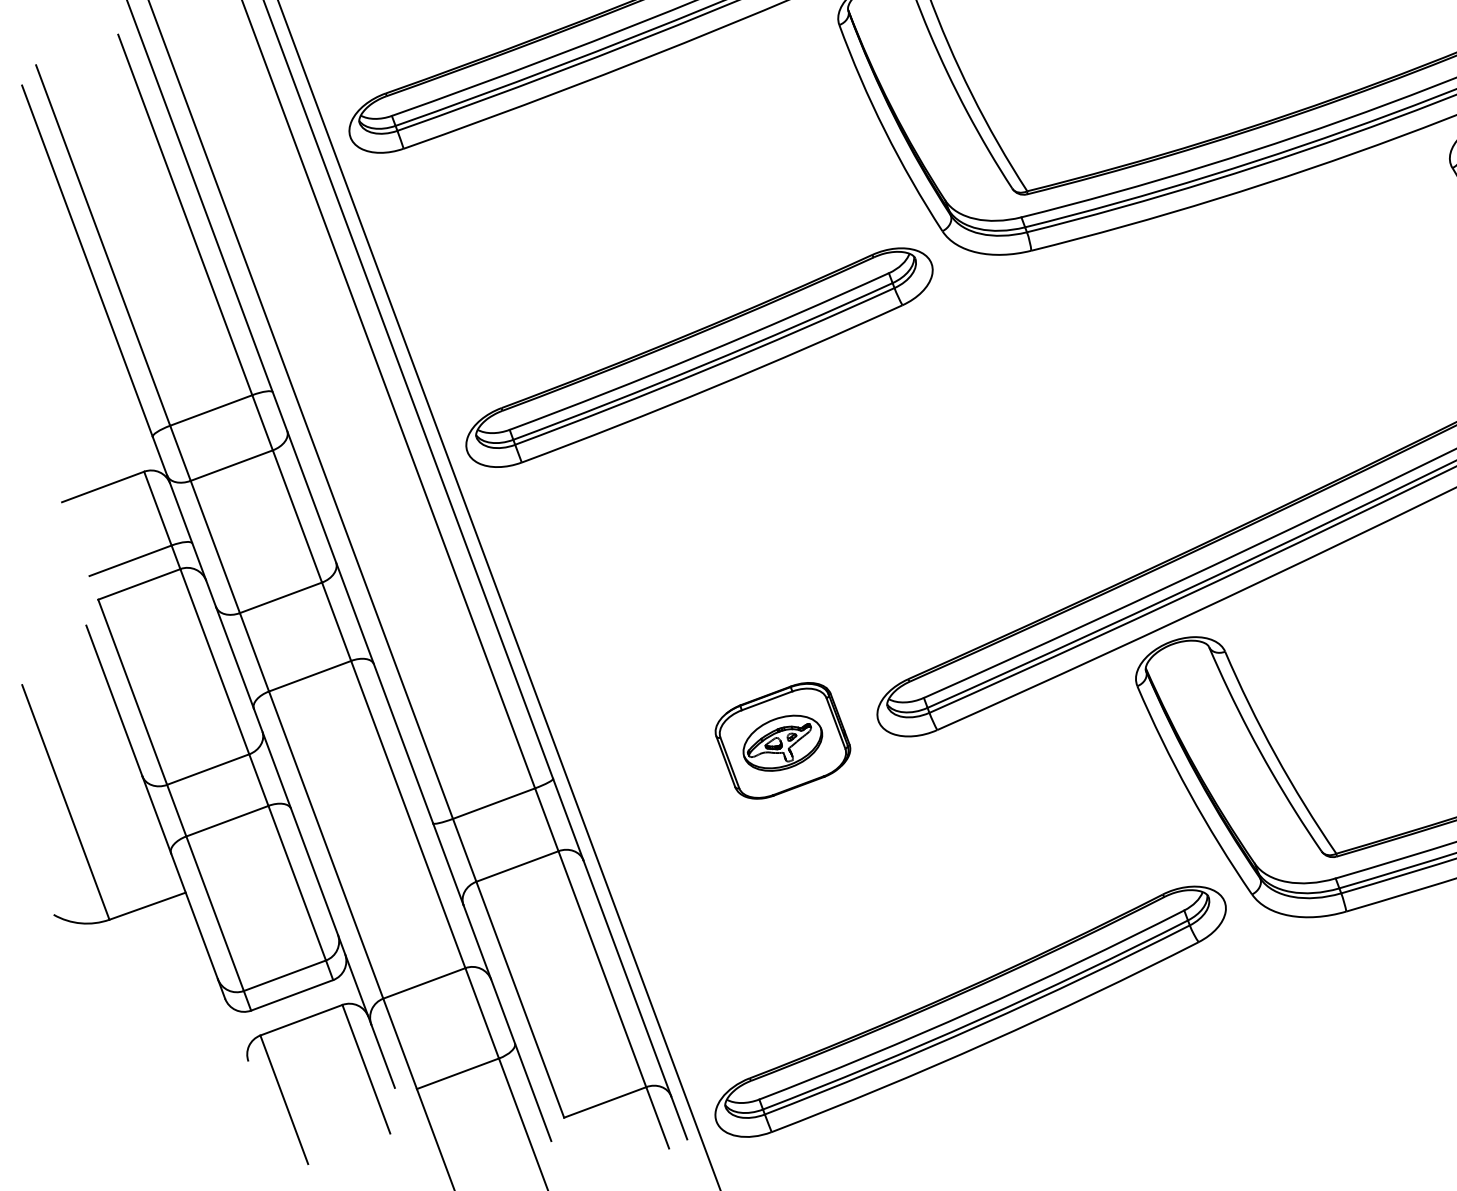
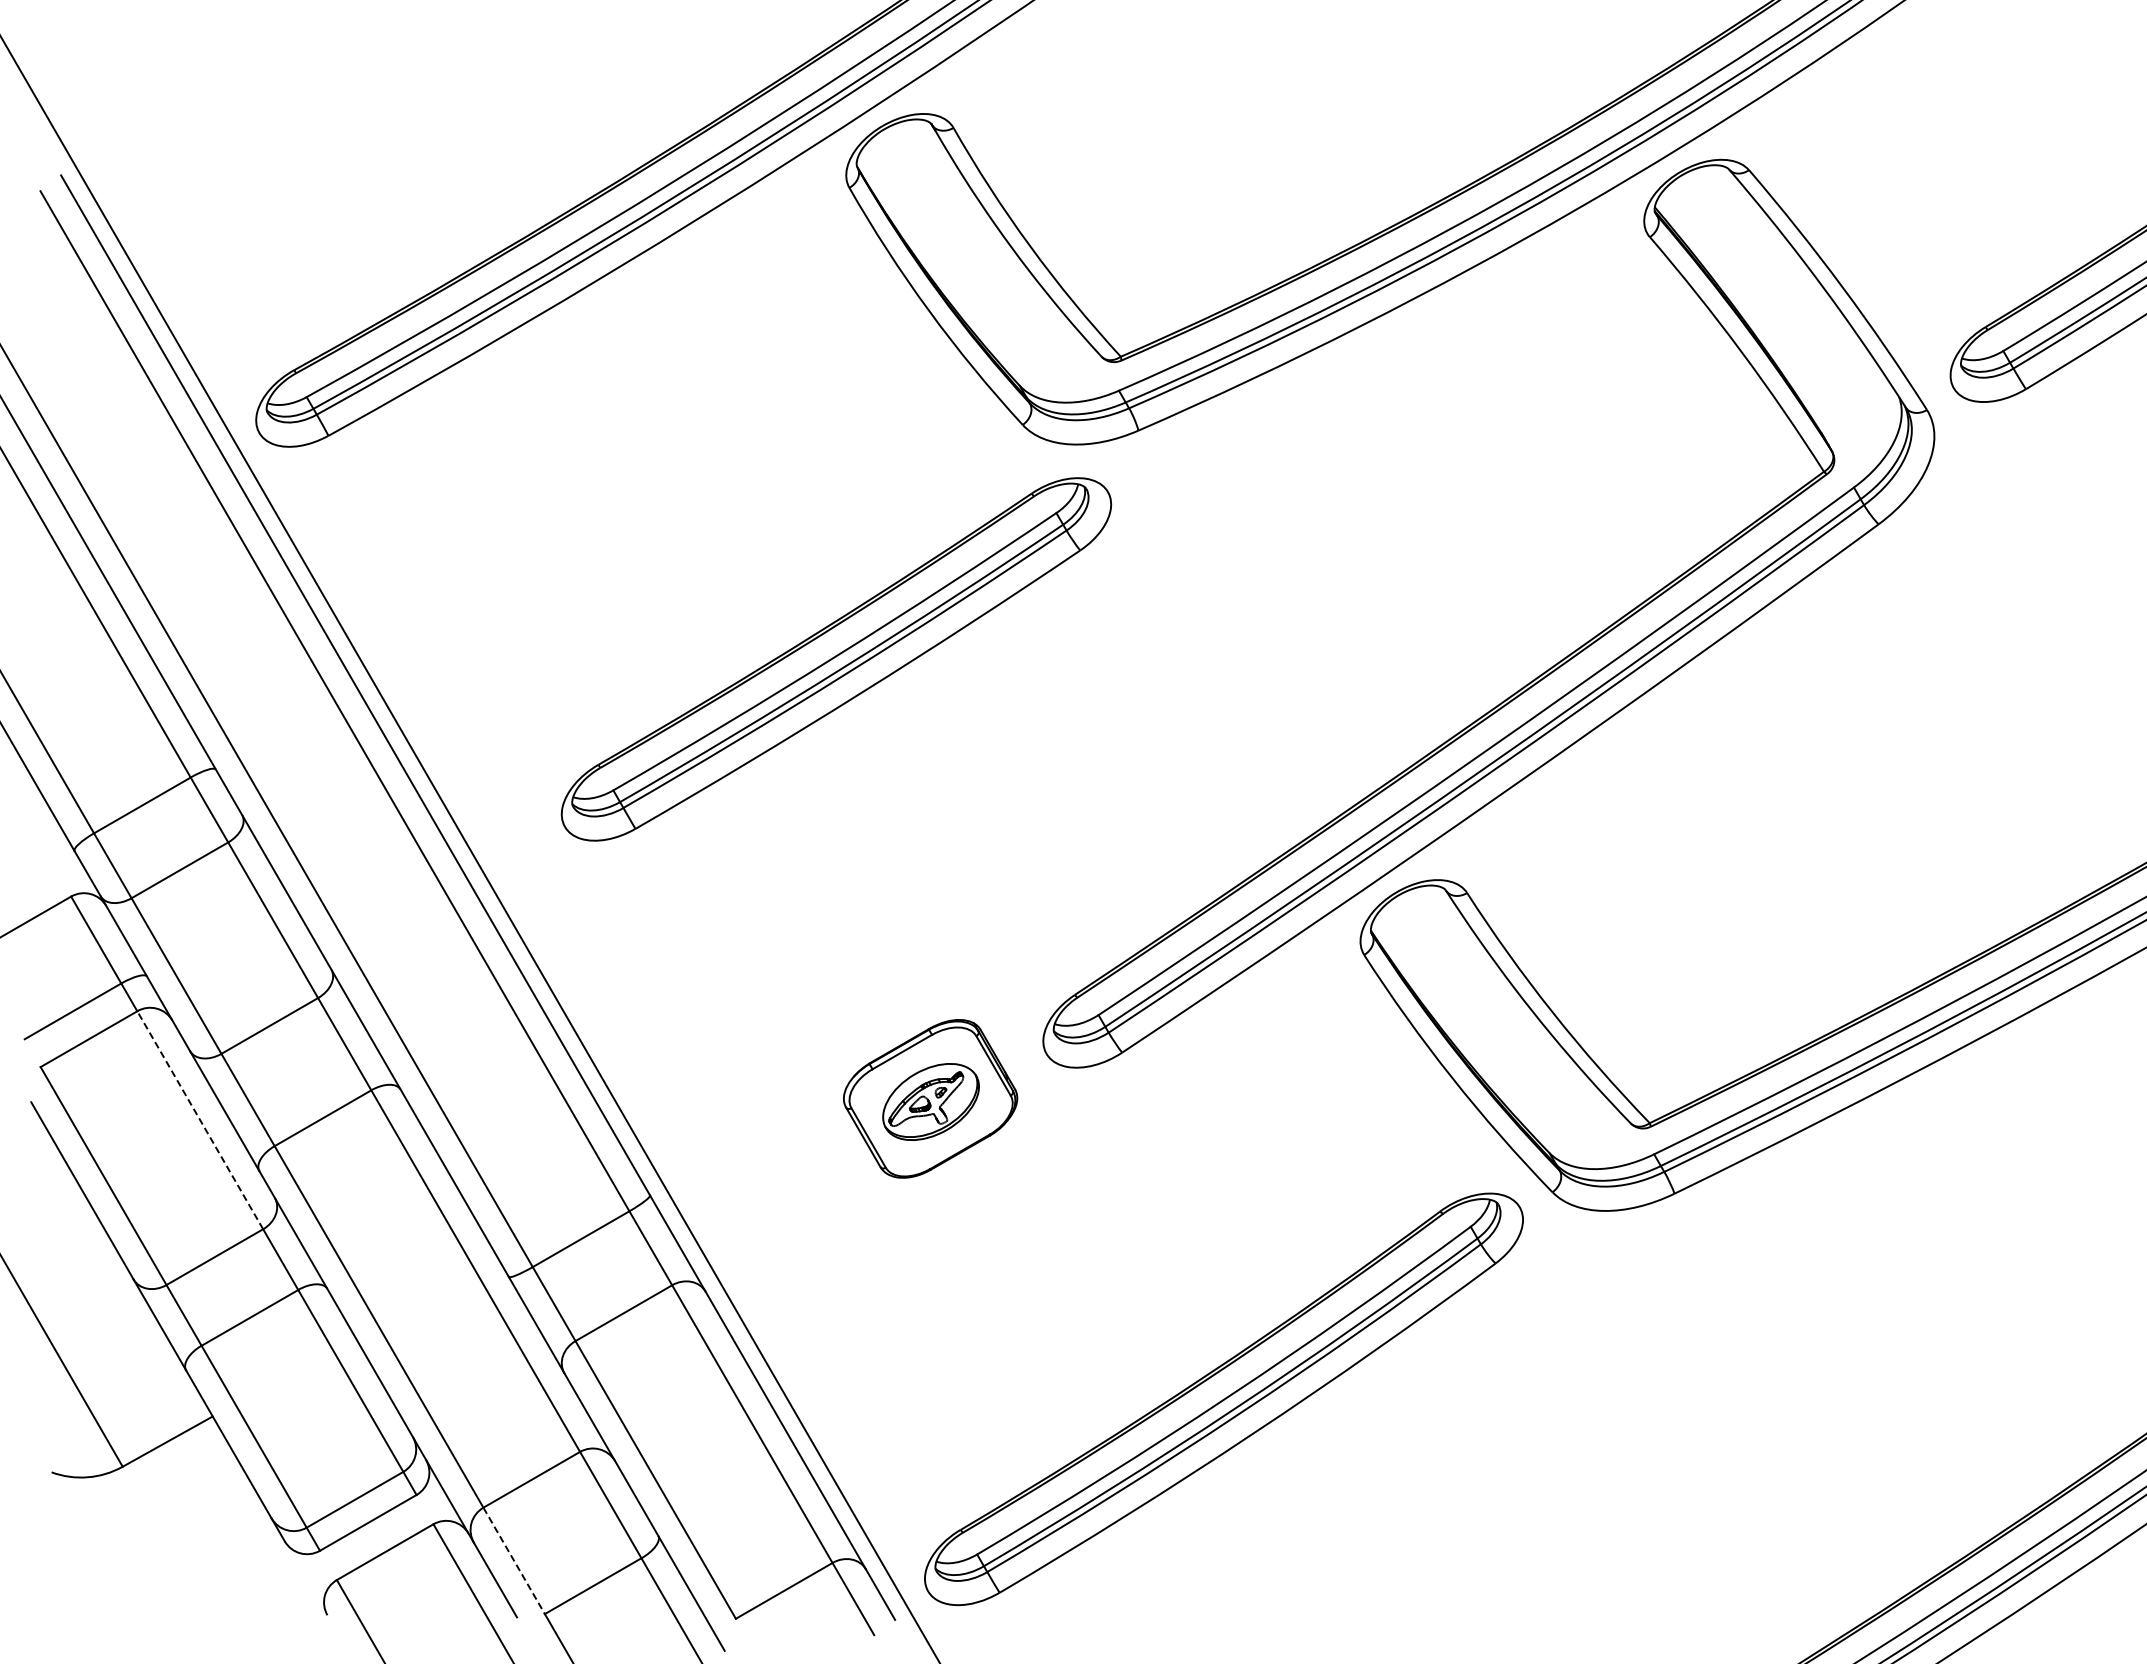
part: (699, 357) -> (836, 659), moved
line: (214, 661) -> (200, 1120), solid -> dashed
line: (400, 1044) -> (514, 1561), solid -> dashed

